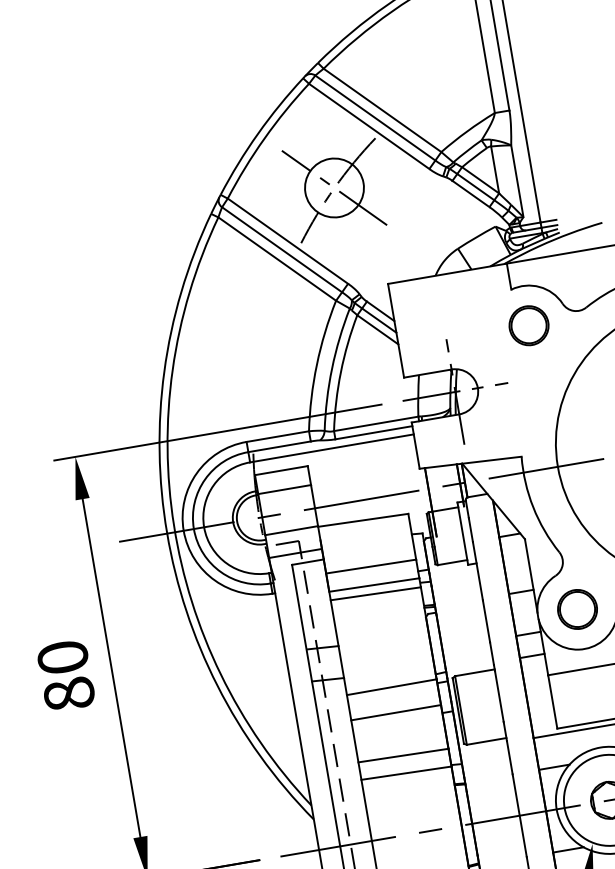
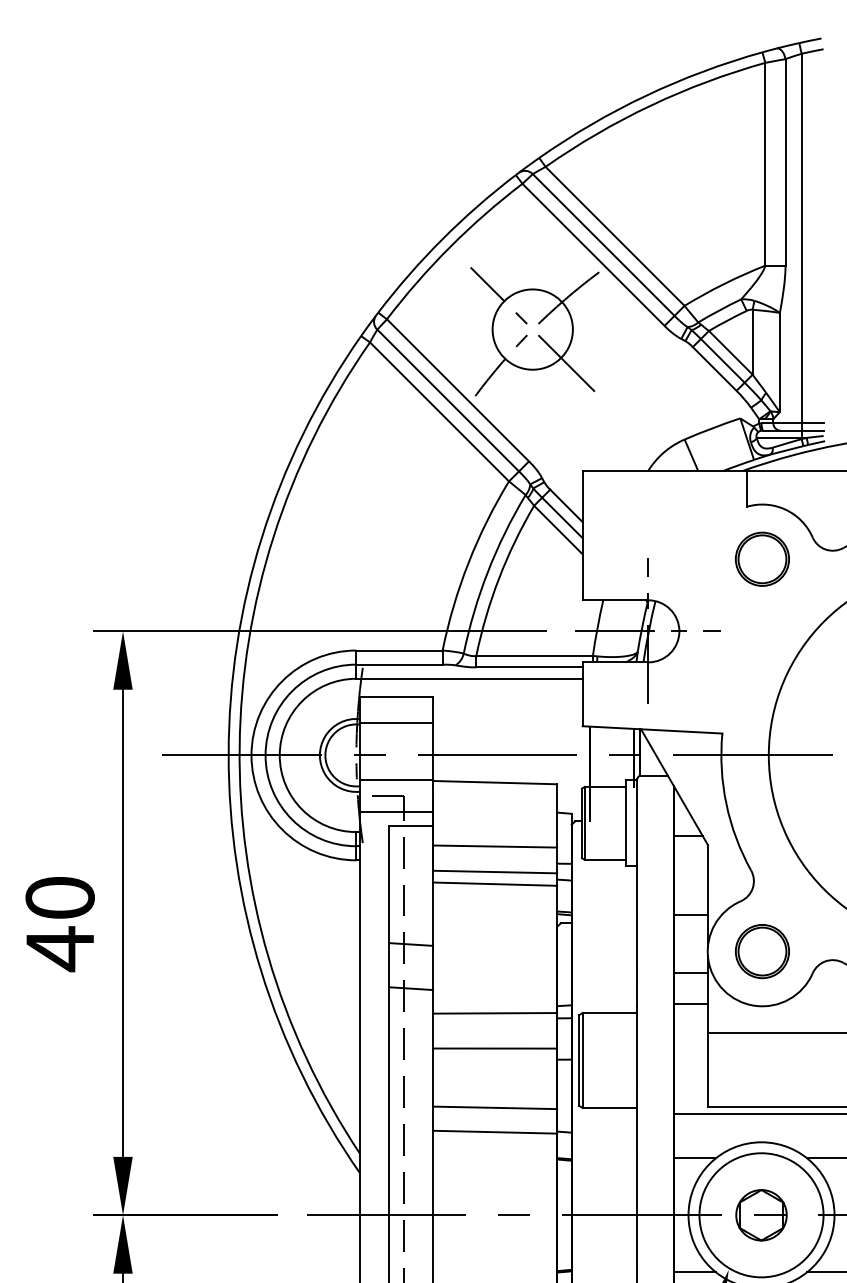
text: (68, 694) -> (59, 949), 80 -> 40

